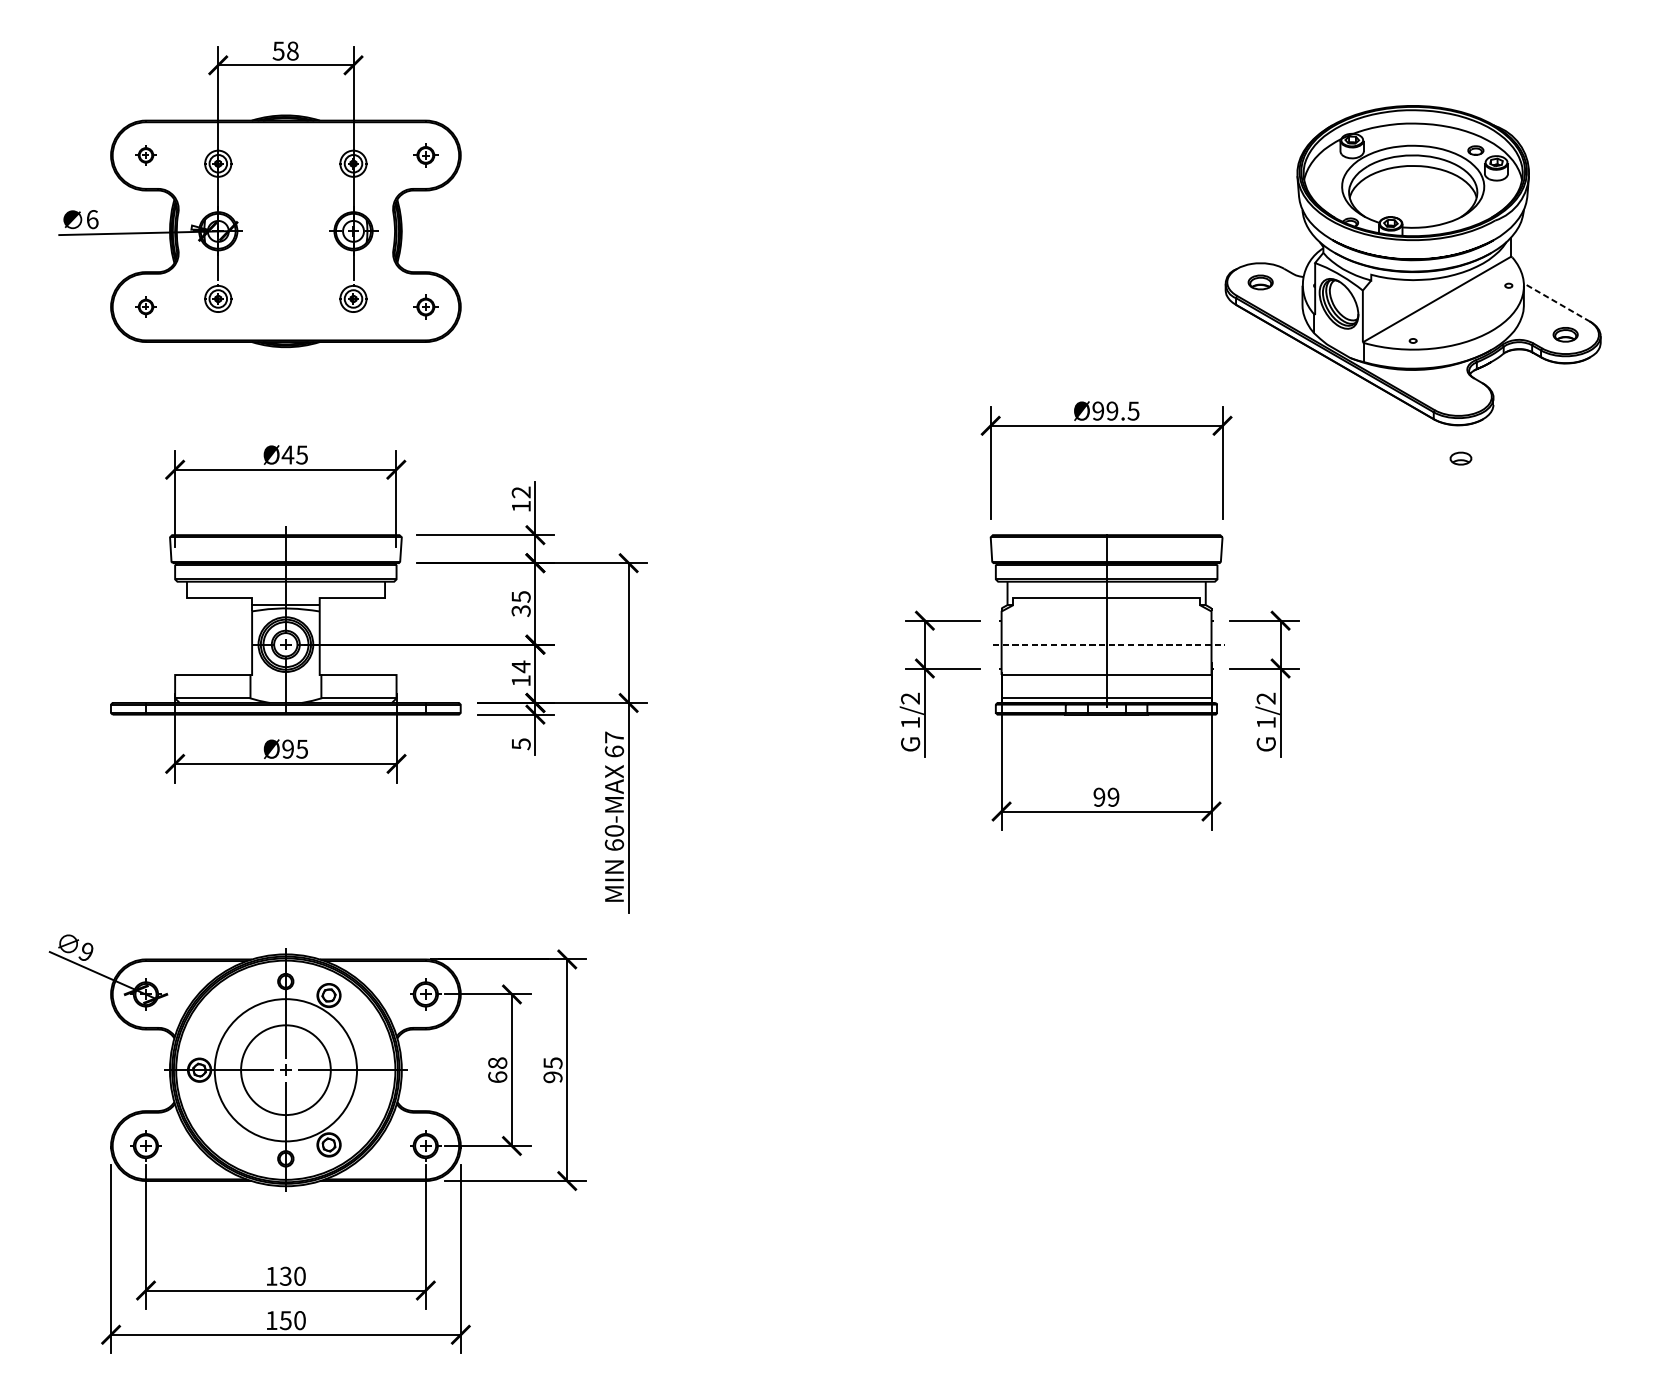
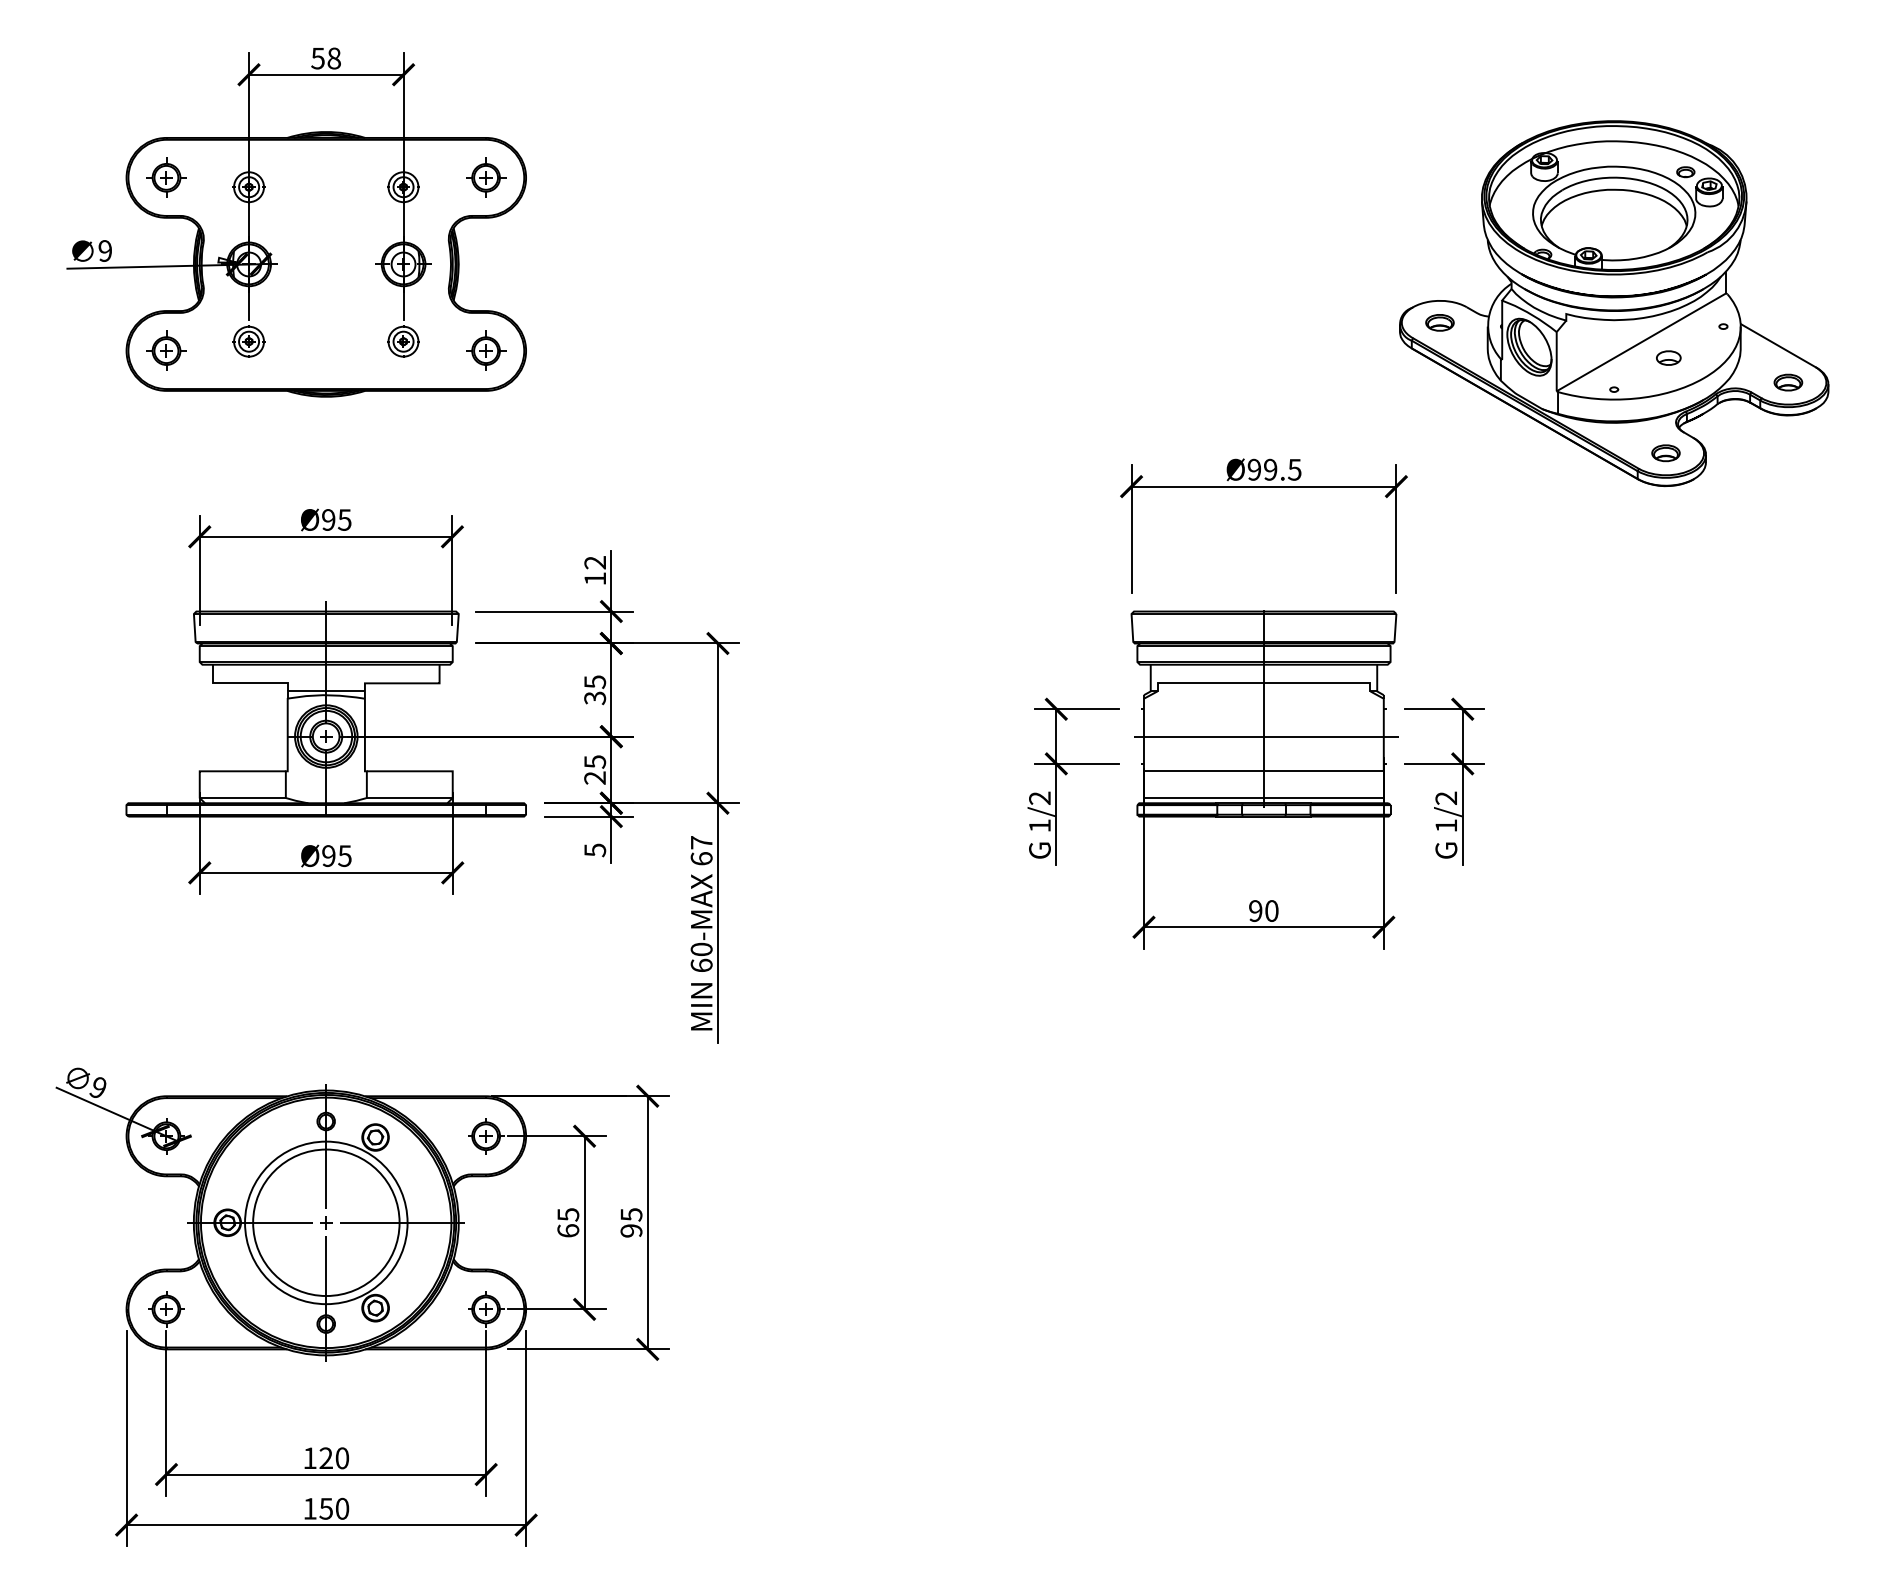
part: (146, 155) -> (166, 177), size x1.67
part: (426, 155) -> (486, 177), size x1.43
text: (92, 219) -> (105, 250), 6 -> 9
line: (1557, 303) -> (1779, 346), dashed -> solid
part: (146, 306) -> (166, 350), size x1.67
part: (426, 306) -> (486, 350), size x1.43
part: (1458, 396) -> (1665, 453), added
text: (287, 454) -> (328, 519), Ø45 -> Ø95
part: (1460, 458) -> (1668, 357), moved
line: (1109, 644) -> (1267, 736), dashed -> solid
text: (521, 673) -> (595, 769), 14 -> 25
text: (1113, 796) -> (1271, 910), 99 -> 90
text: (497, 1062) -> (568, 1214), 68 -> 65
circle: (286, 1069) -> (326, 1222), size x1.43
text: (285, 1276) -> (325, 1458), 130 -> 120

